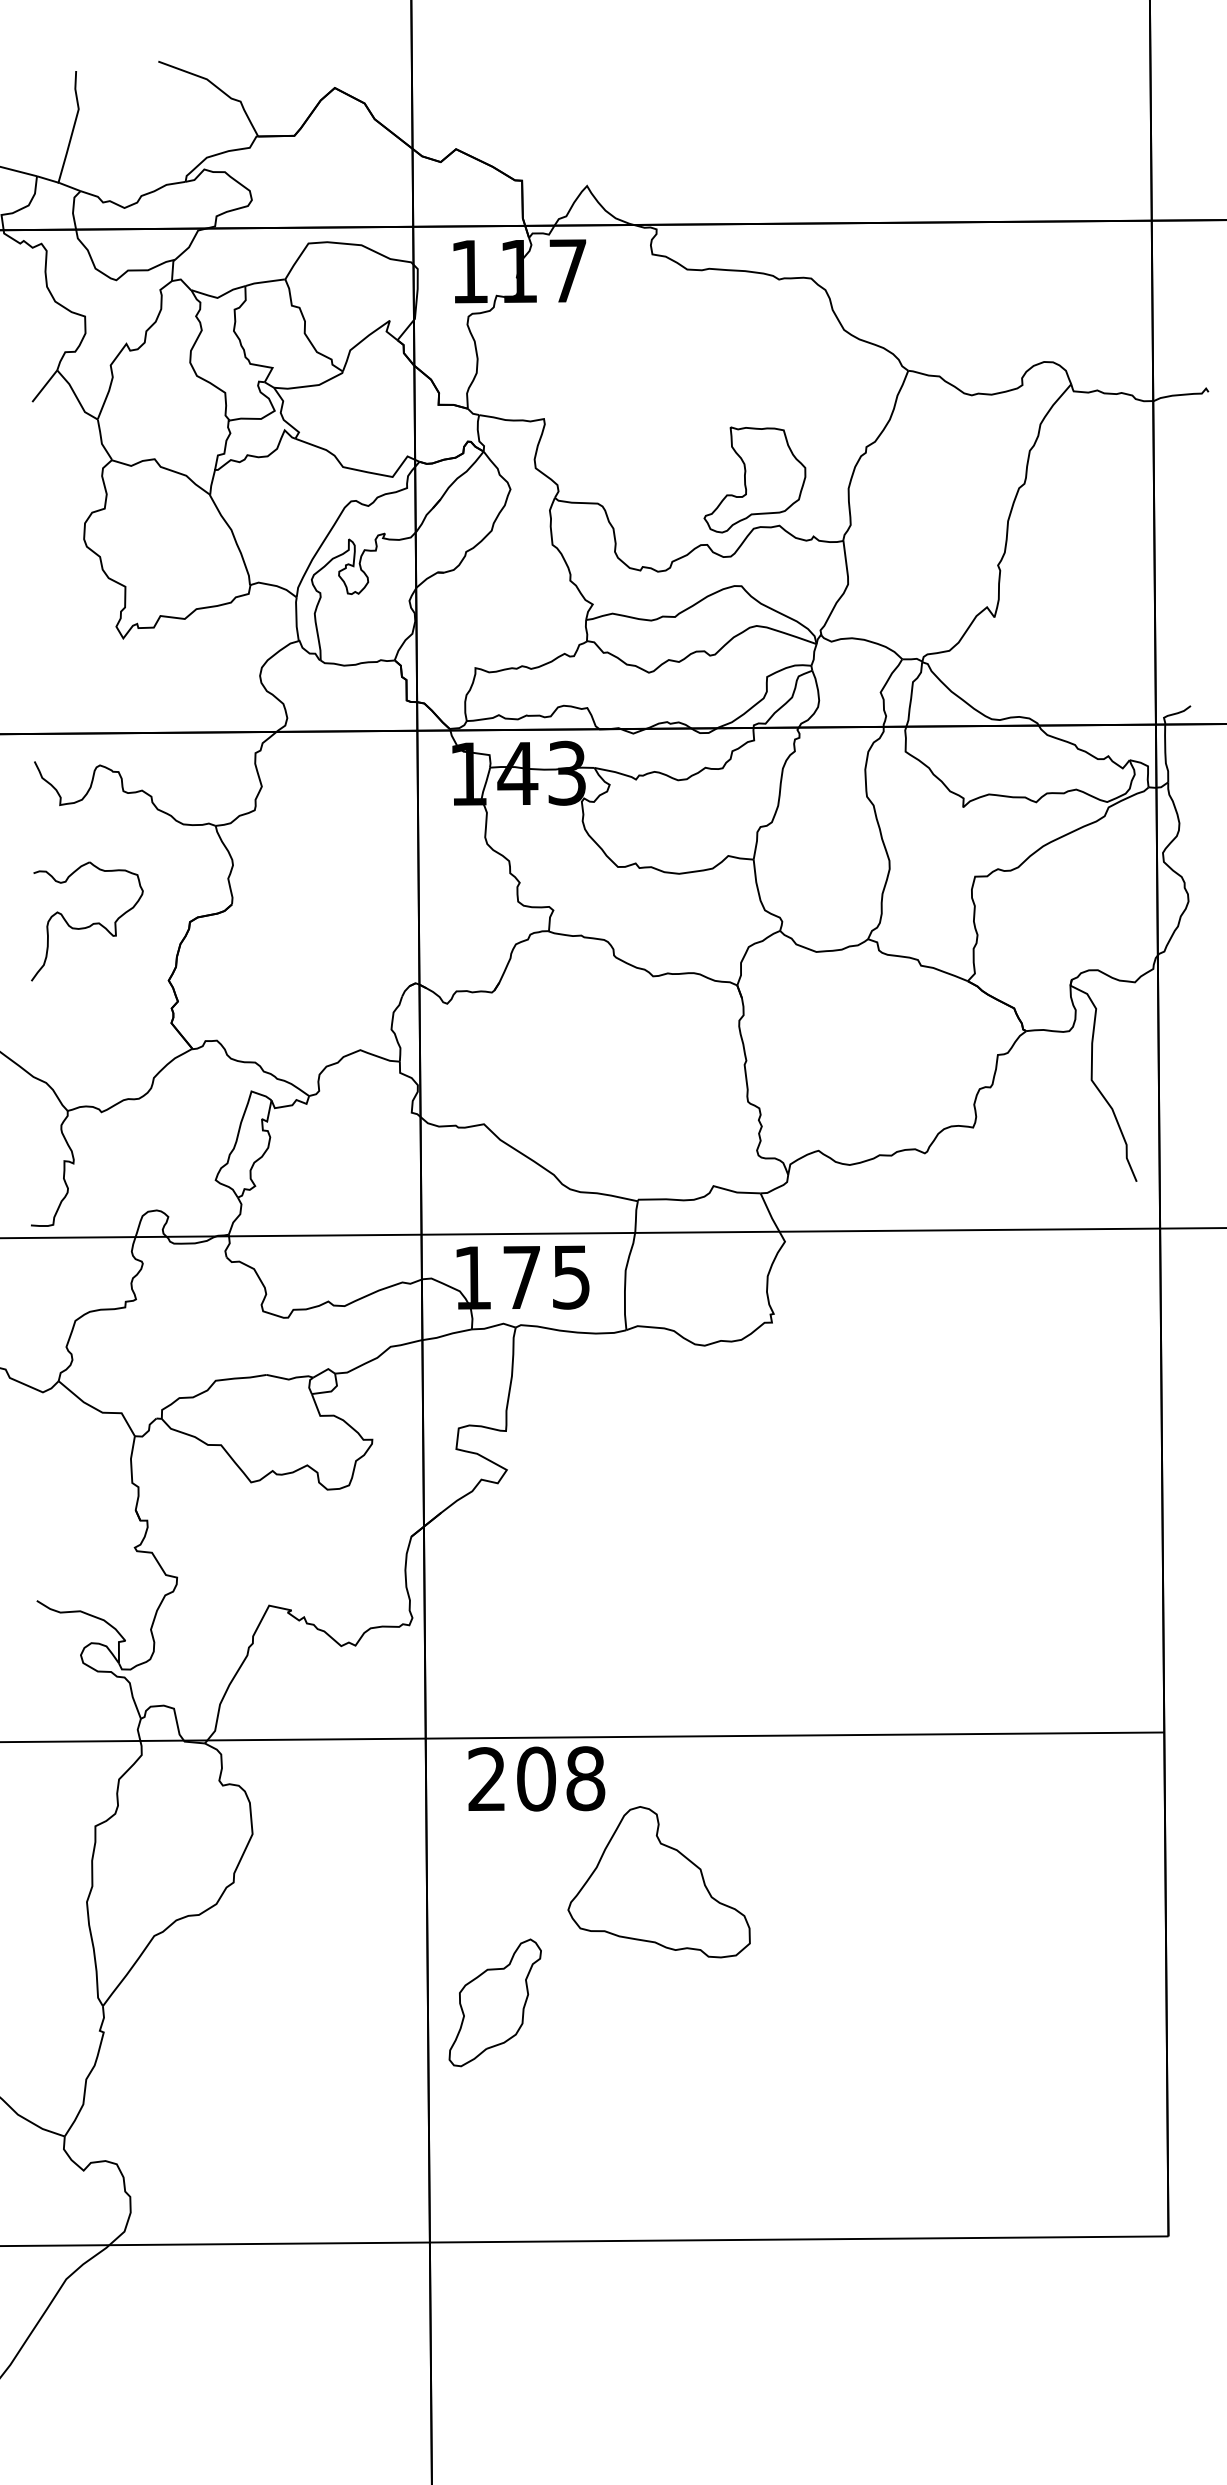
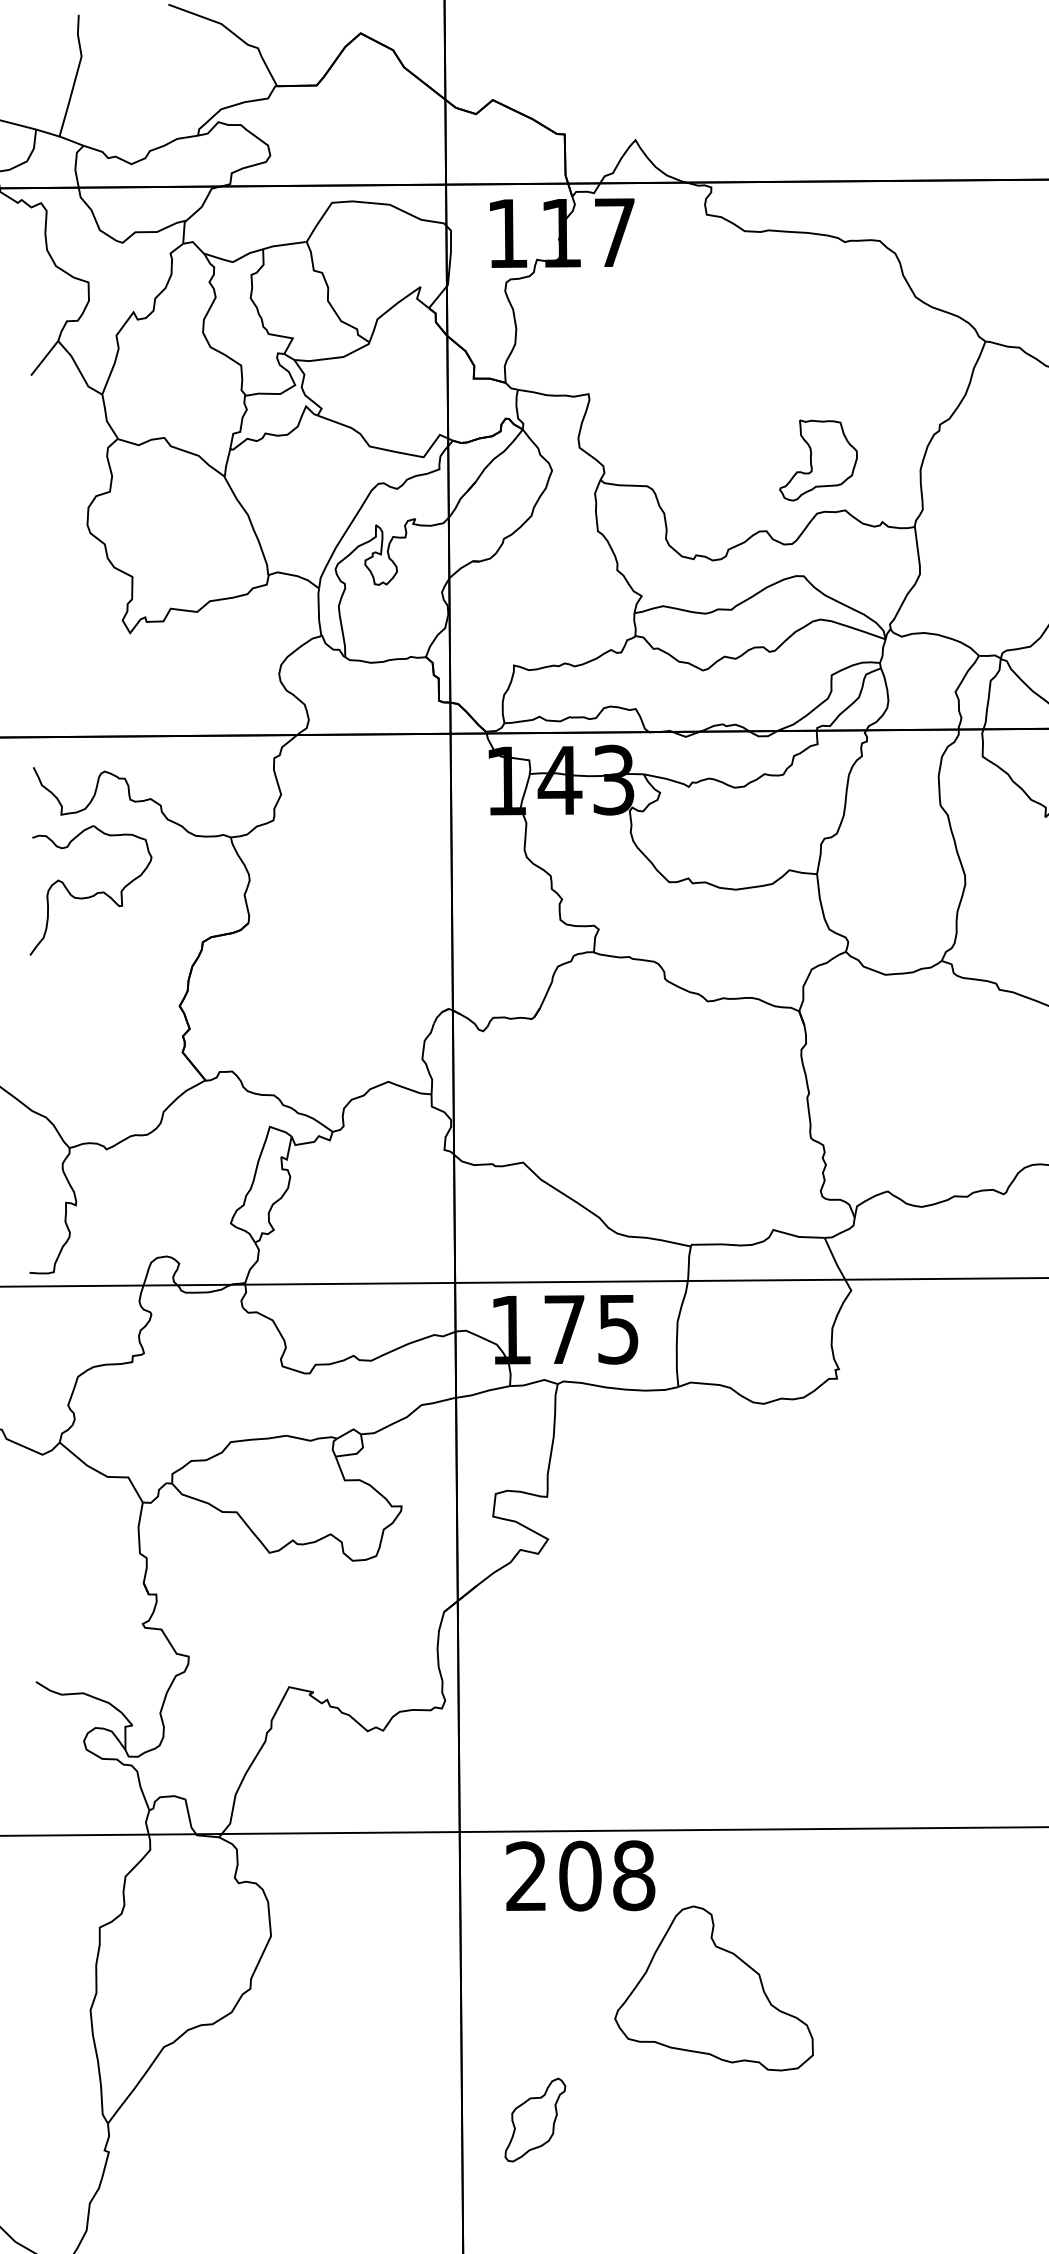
part: (754, 479) -> (817, 459), size x0.7
part: (87, 921) -> (91, 890), moved
part: (494, 2002) -> (534, 2119), size x0.6

